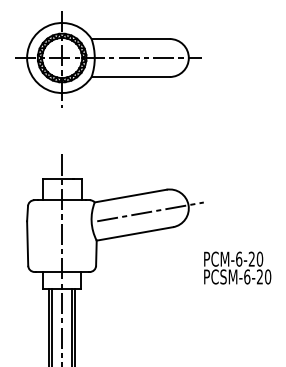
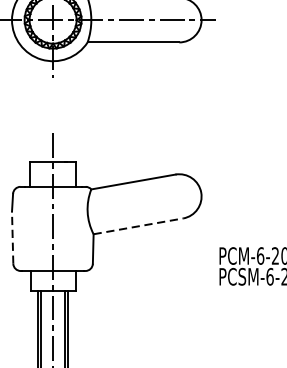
line: (150, 211) -> (156, 200), removed
line: (134, 233) -> (137, 225), solid -> dashed
line: (27, 243) -> (12, 237), solid -> dashed

